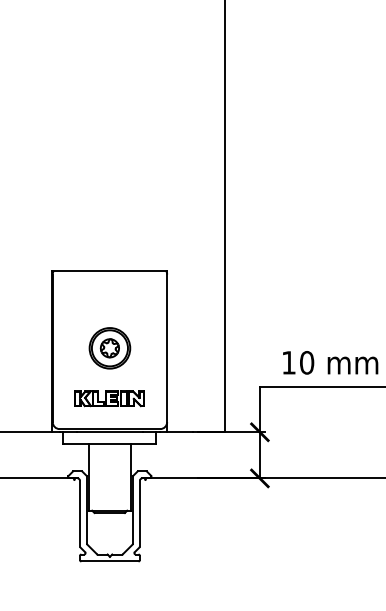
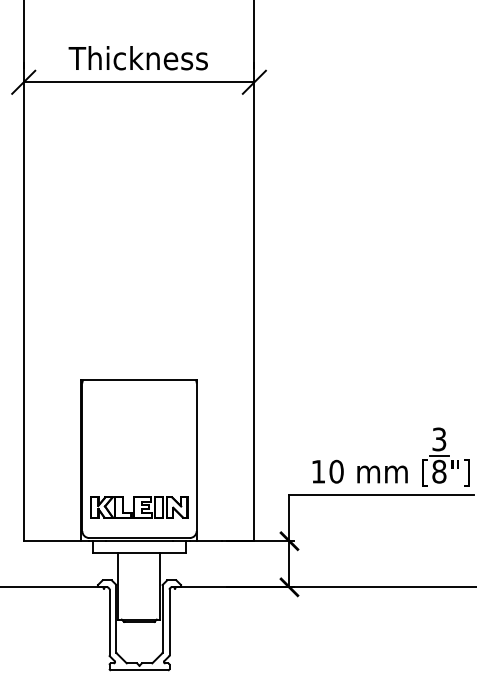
part: (109, 348) -> (139, 457), removed
part: (108, 398) -> (138, 507), size x1.4

